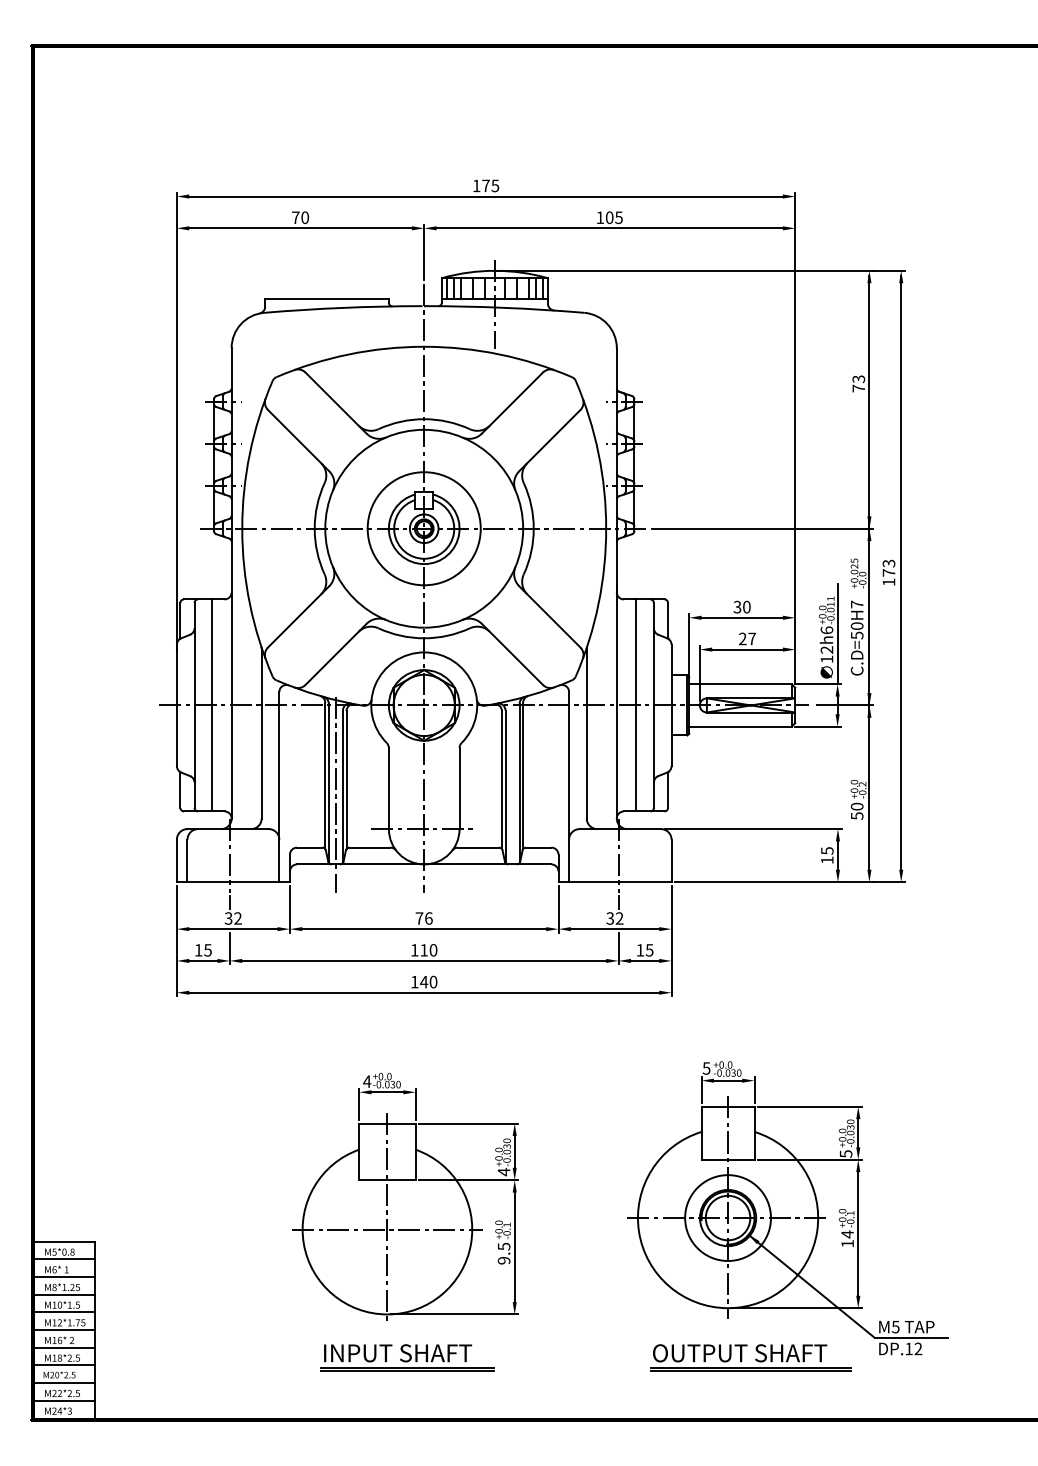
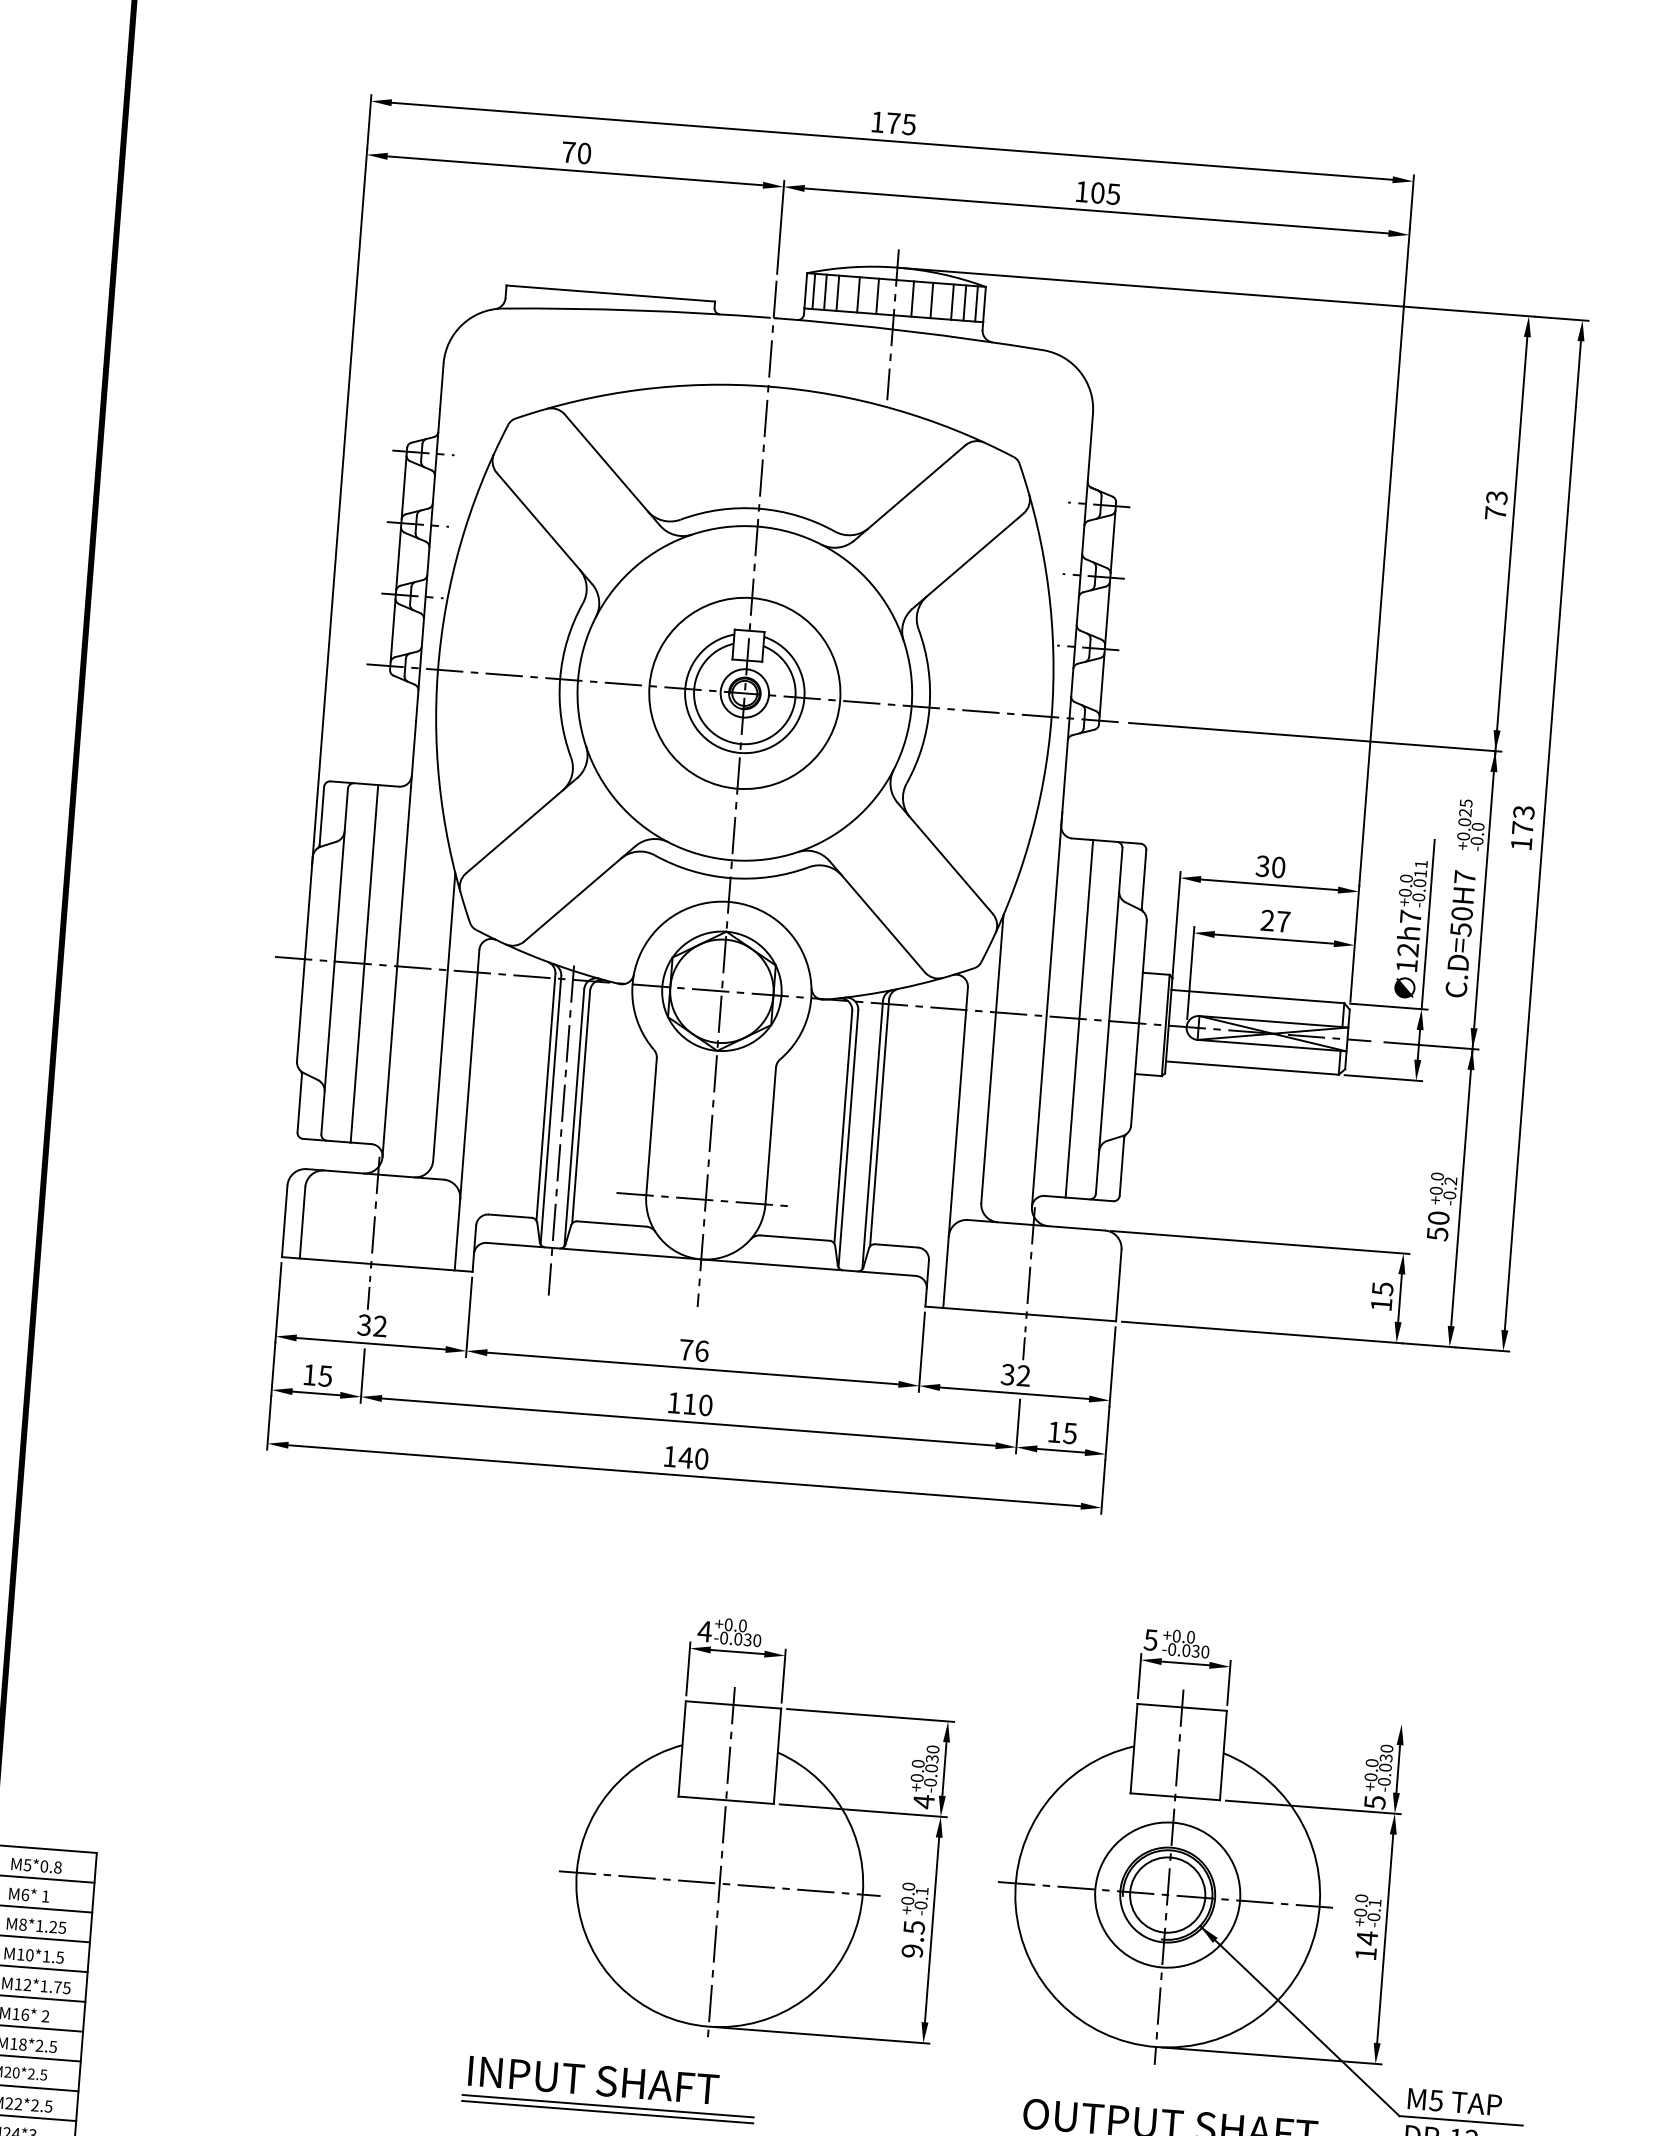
text: (826, 630) -> (1409, 917), 12h6 -> 12h7
line: (809, 1106) -> (1319, 1717), removed
part: (405, 1196) -> (754, 1830), moved

